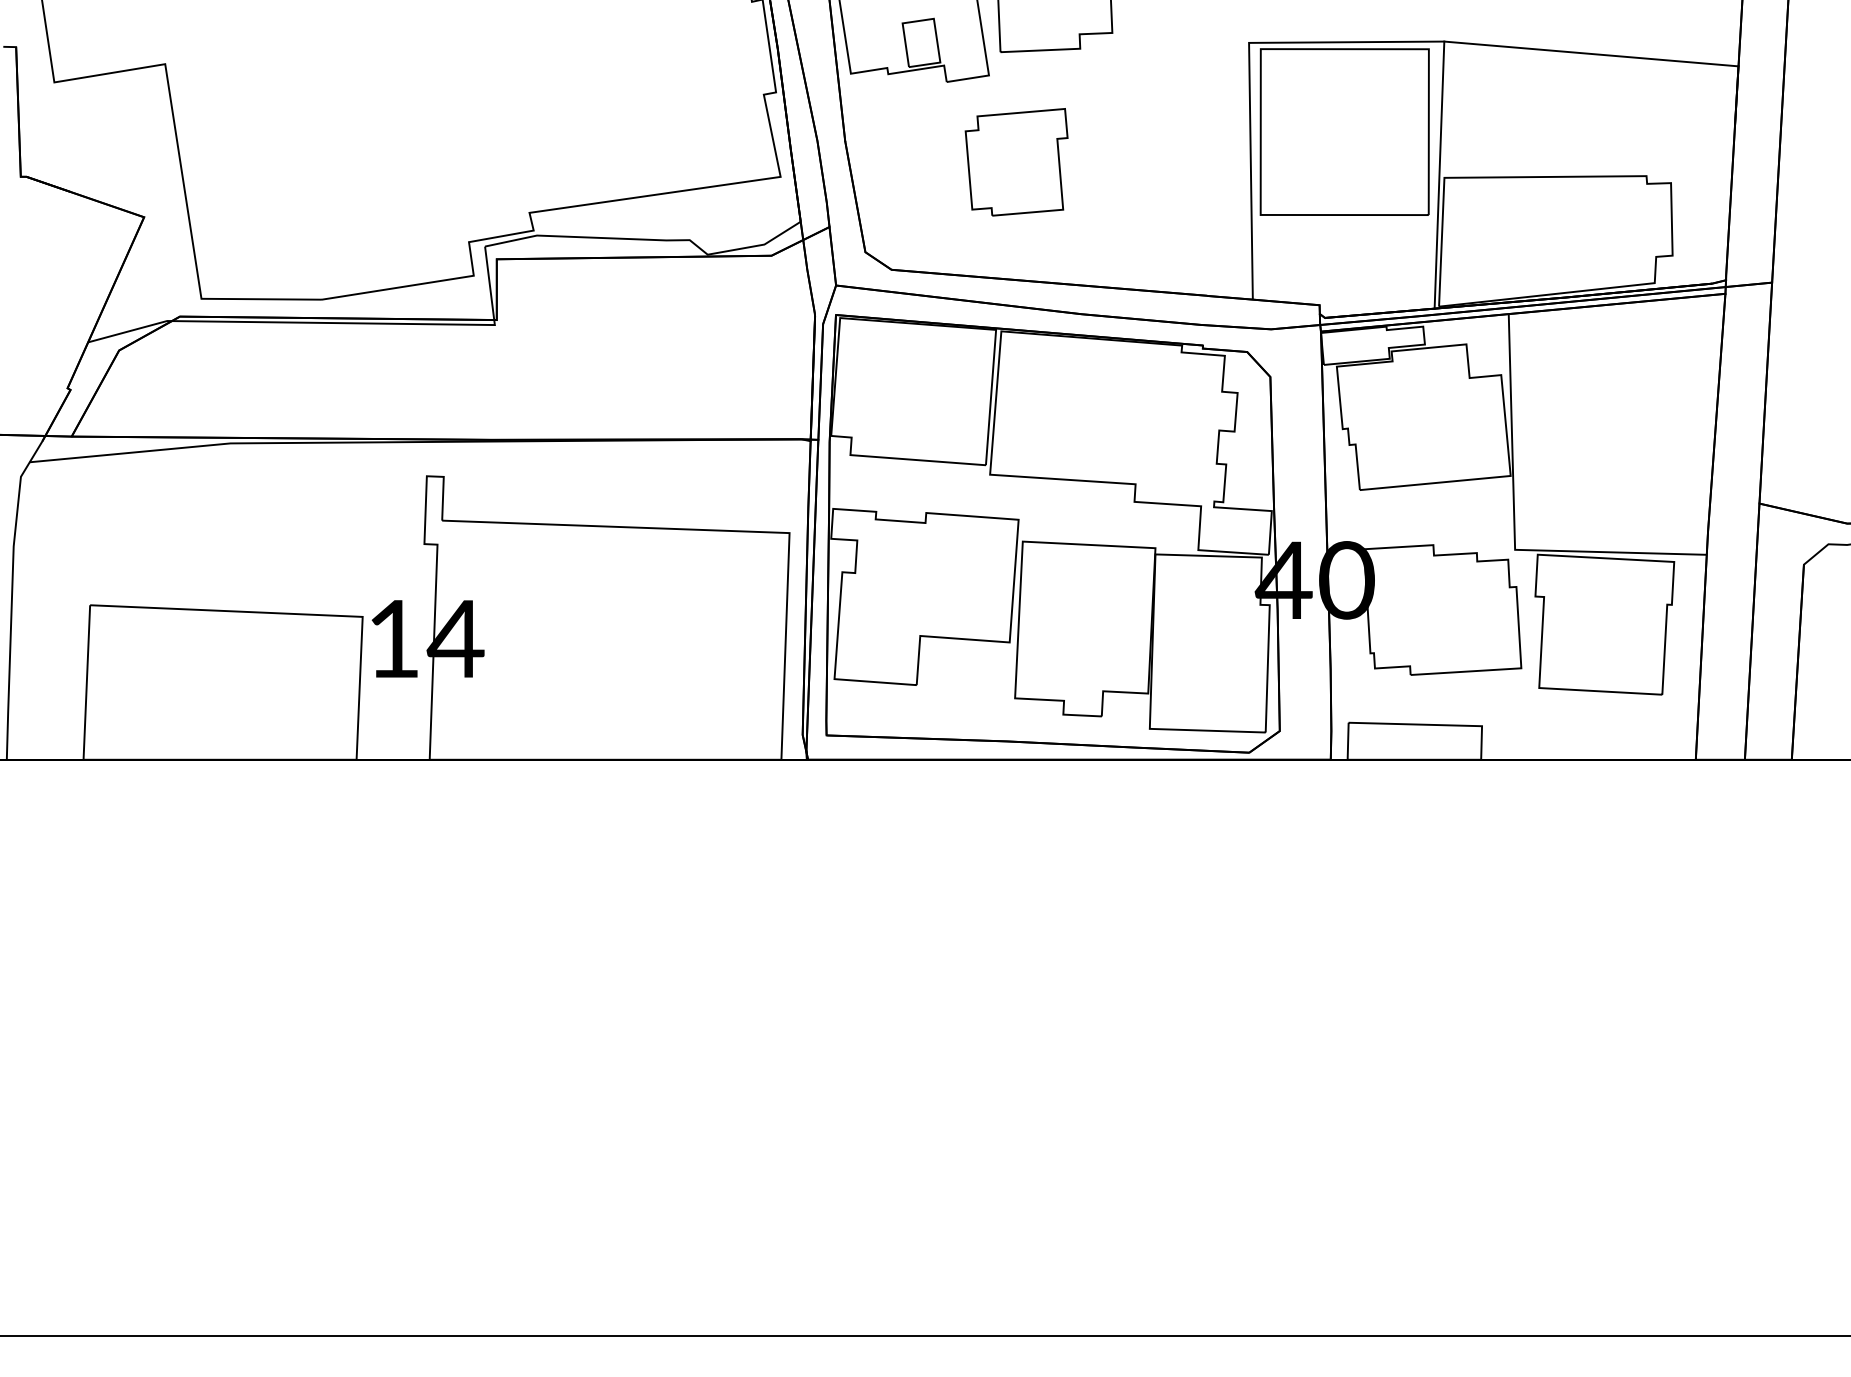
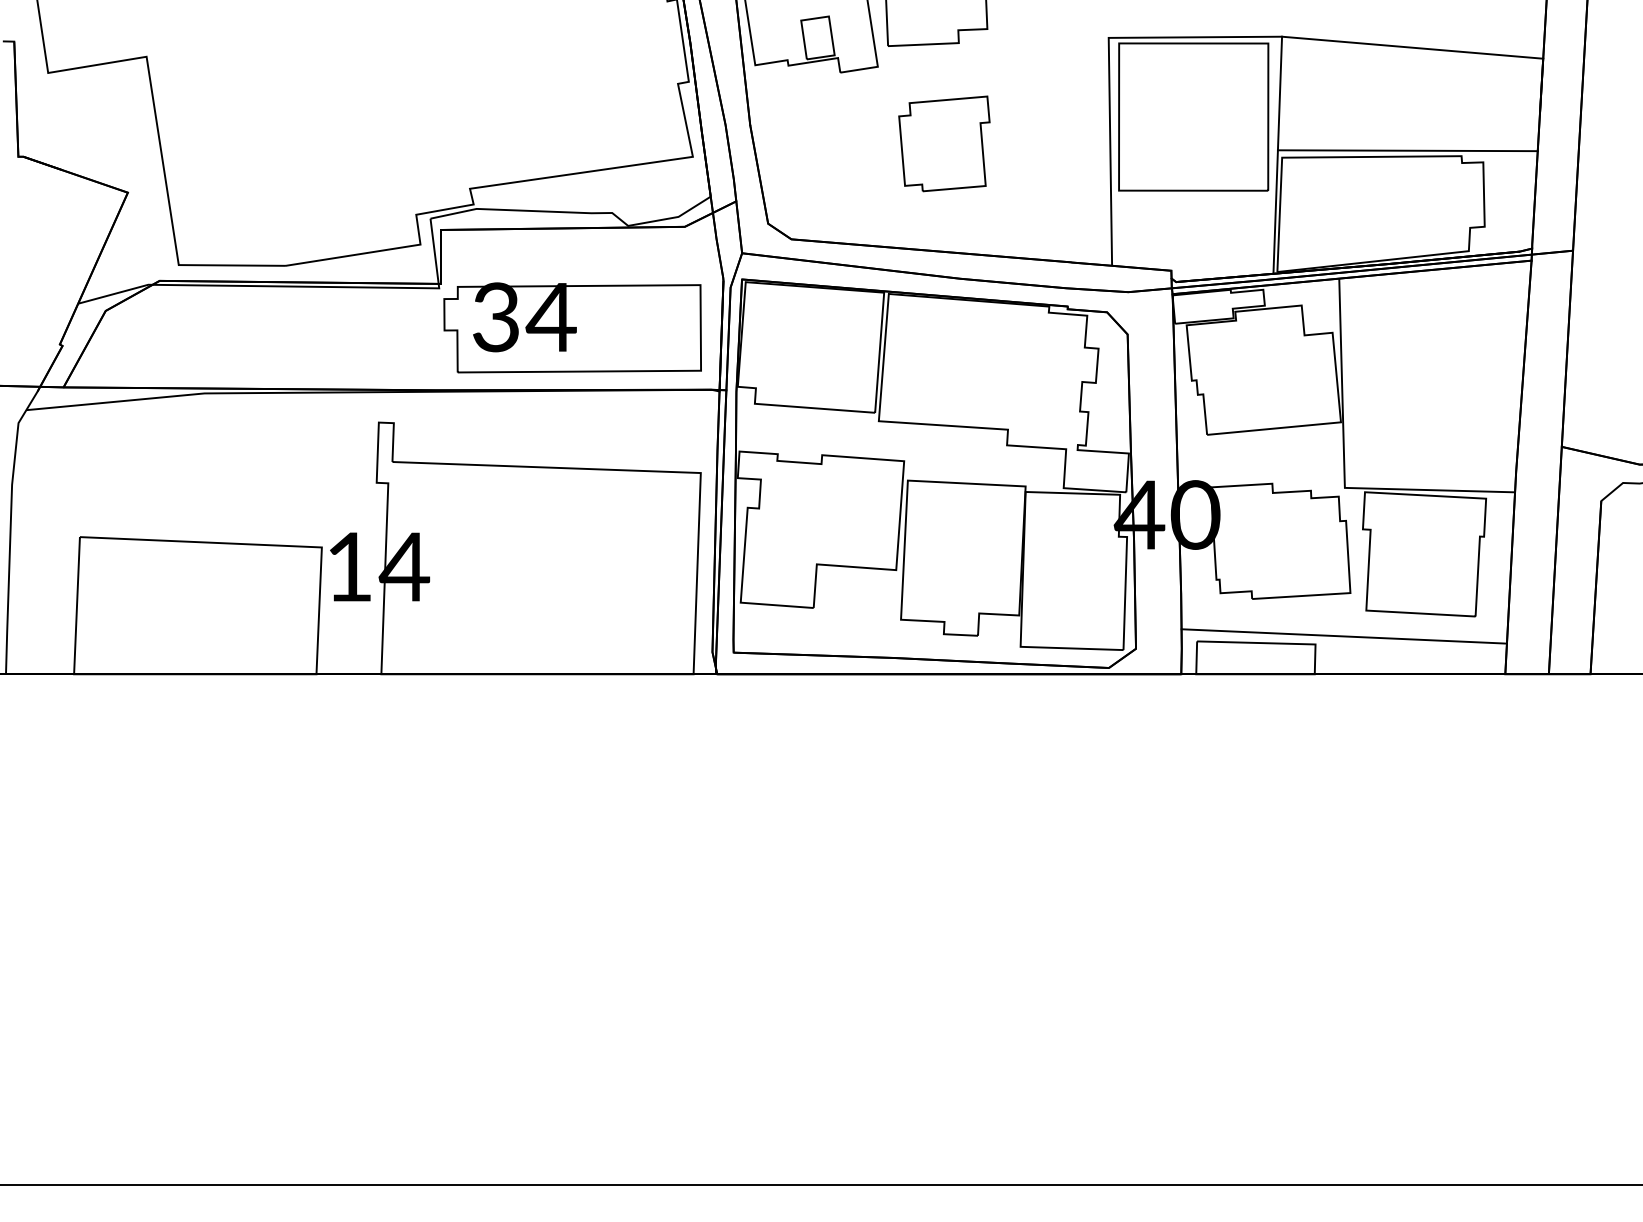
part: (1016, 161) -> (944, 143), moved
line: (1585, 169) -> (1407, 150), added
part: (645, 369) -> (572, 327), added
line: (1513, 717) -> (1343, 636), added

